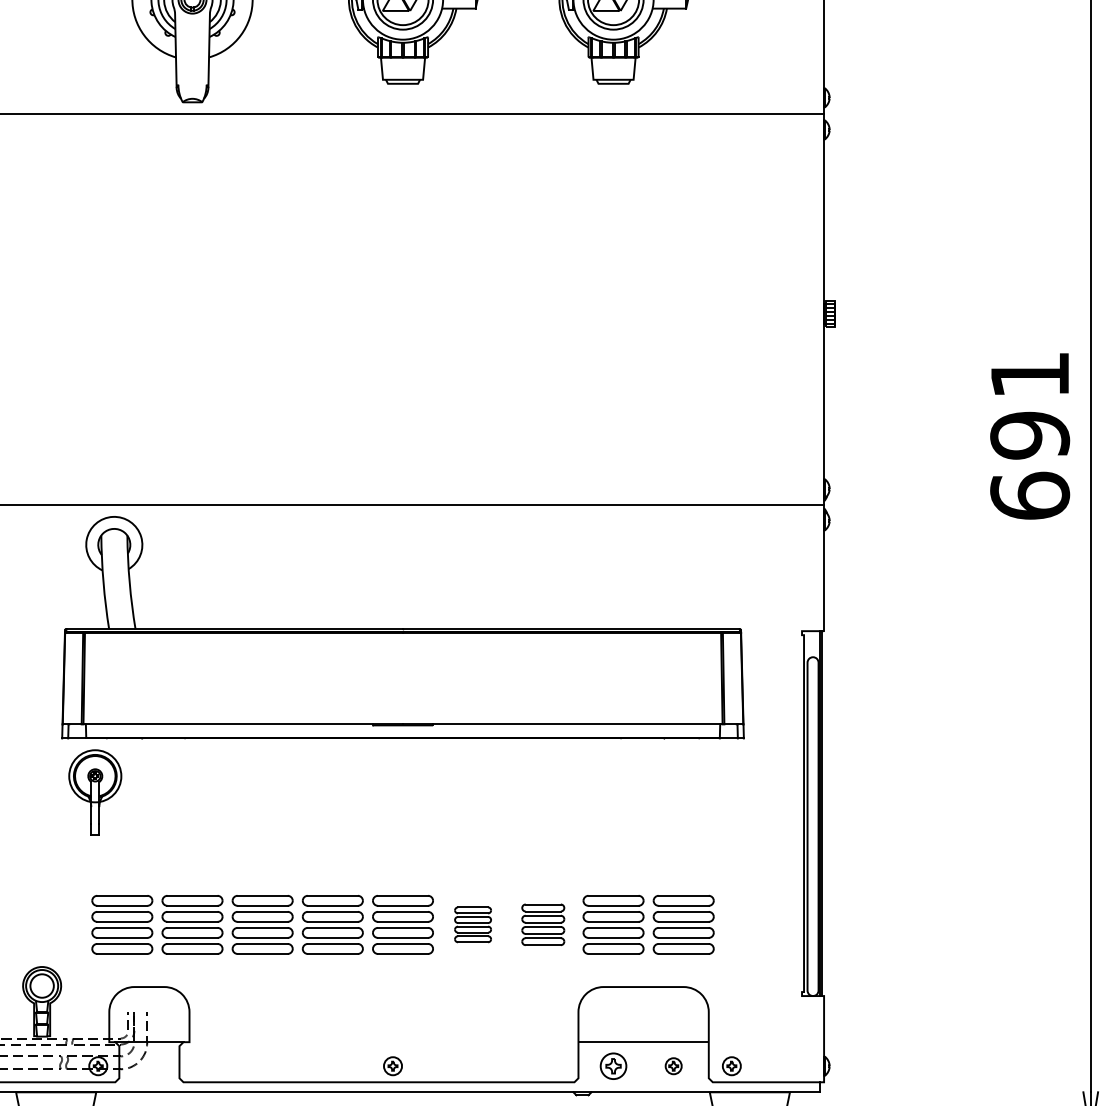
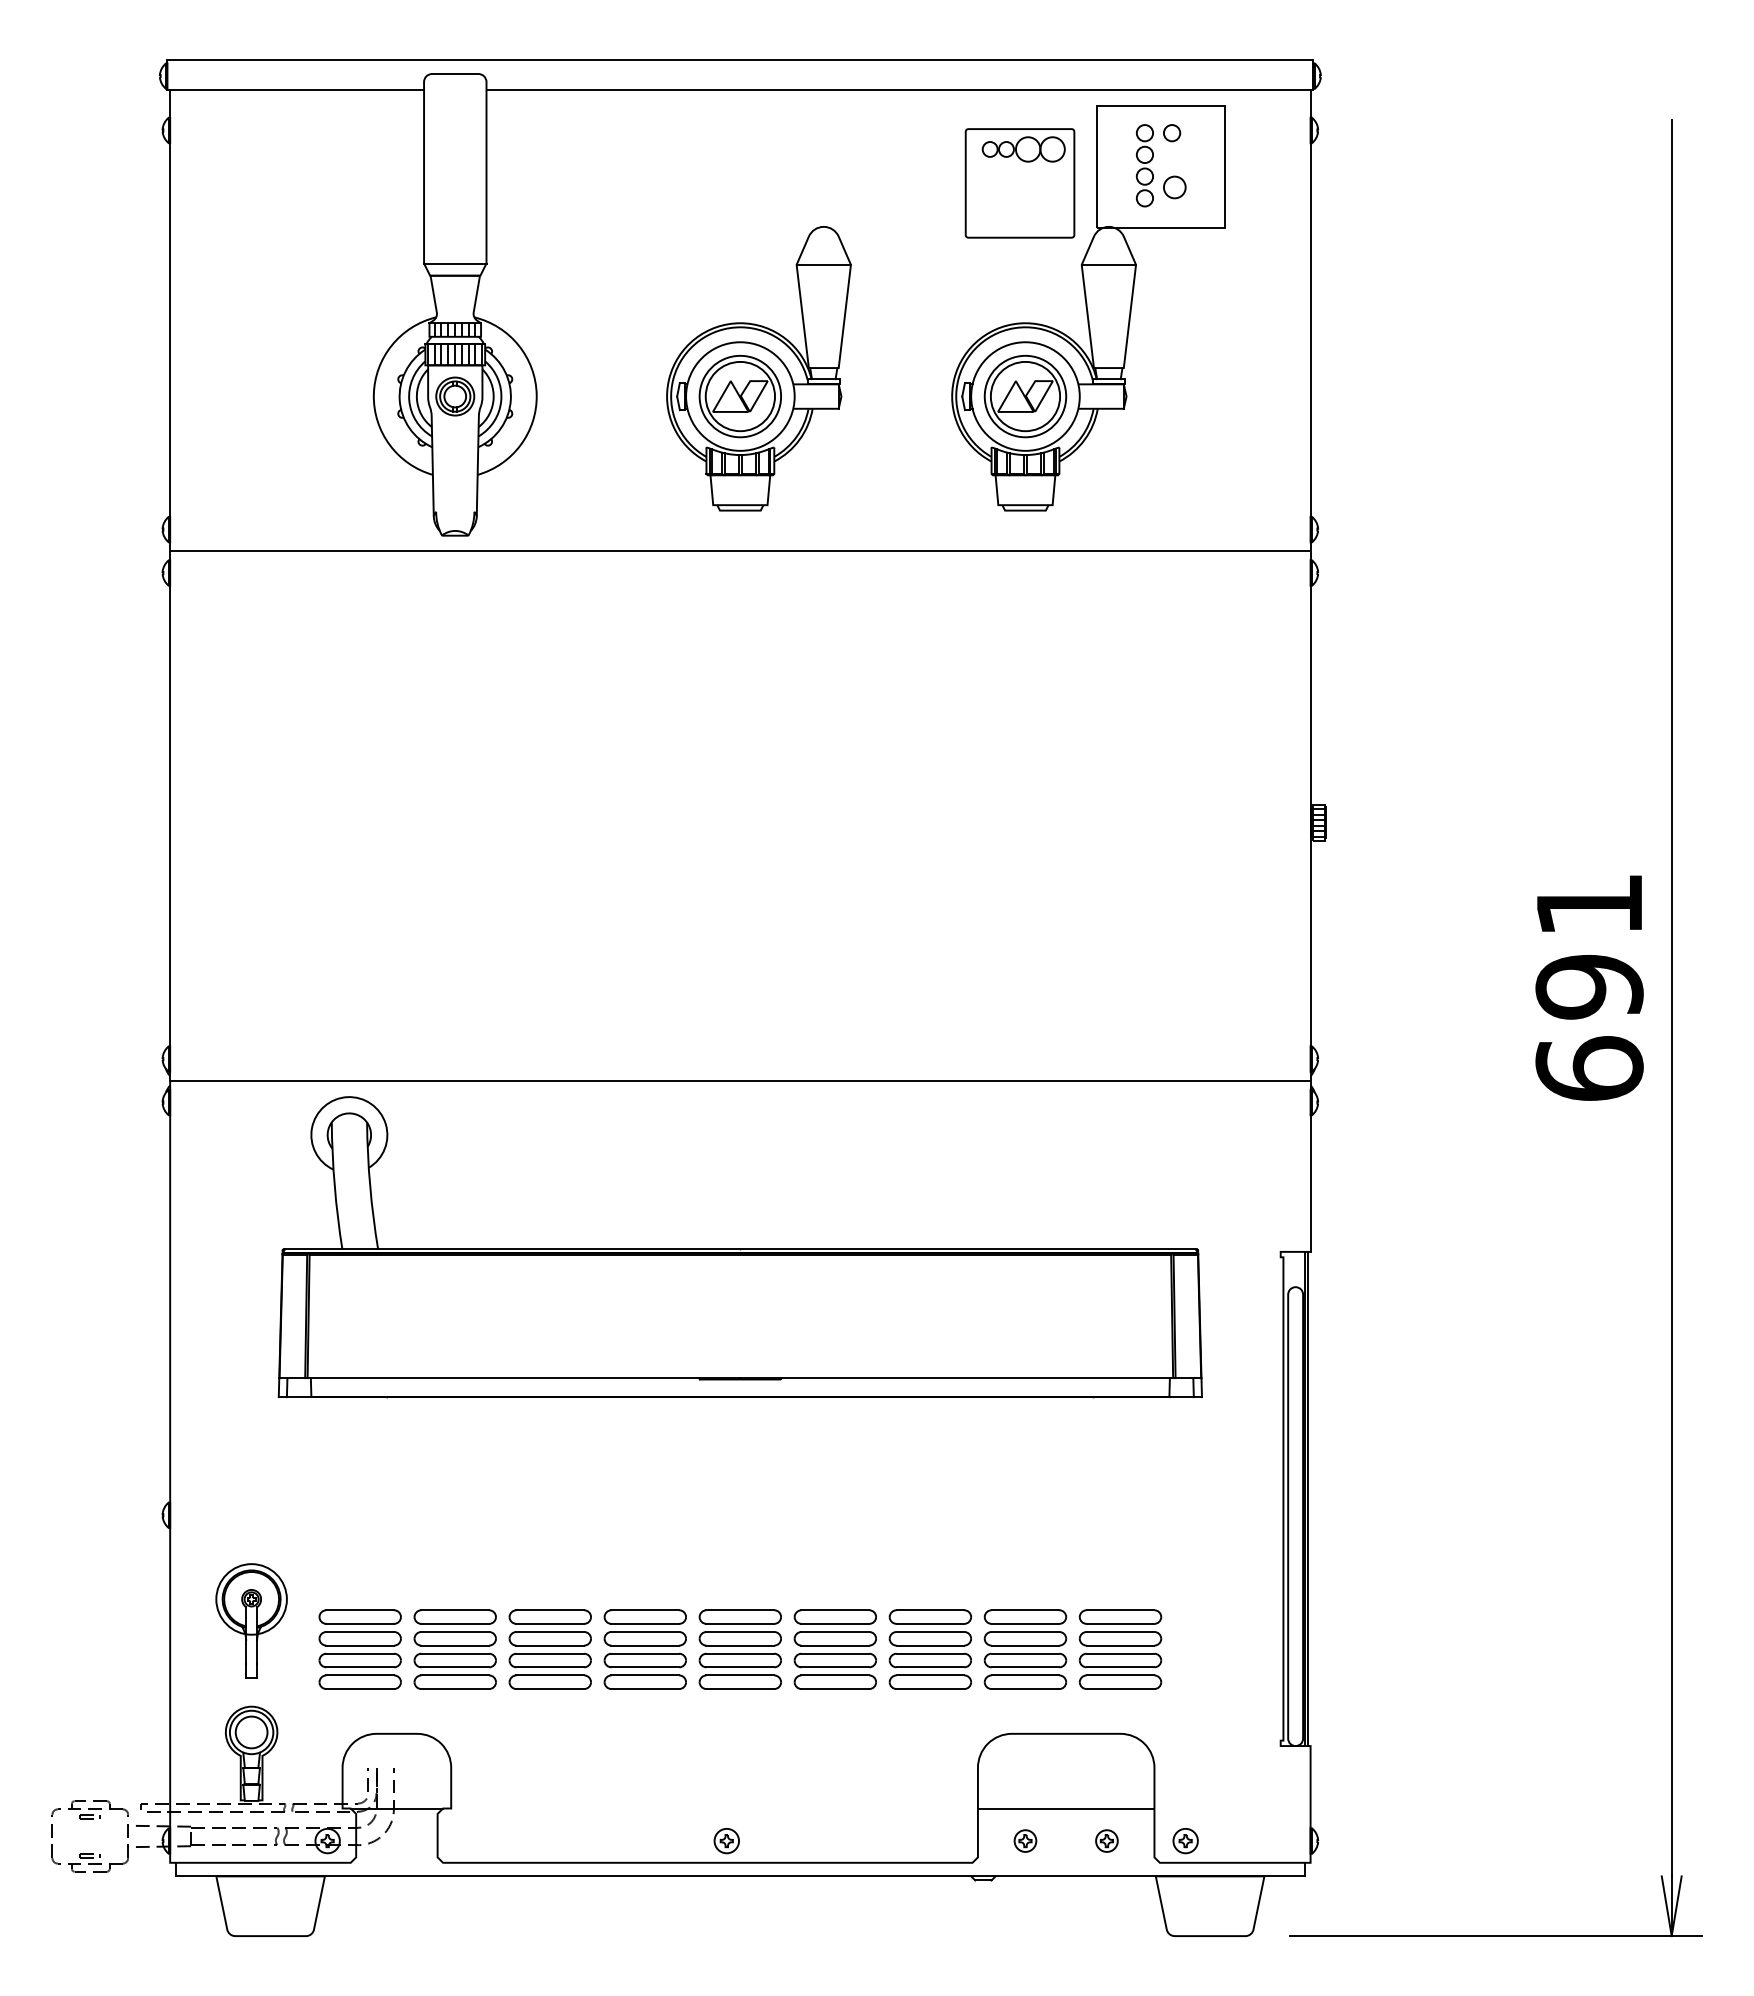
part: (95, 791) -> (251, 1620), moved
part: (472, 924) -> (834, 1649), size x1.67
part: (542, 924) -> (929, 1649), size x1.43
part: (613, 1065) -> (1025, 1840), size x0.62

